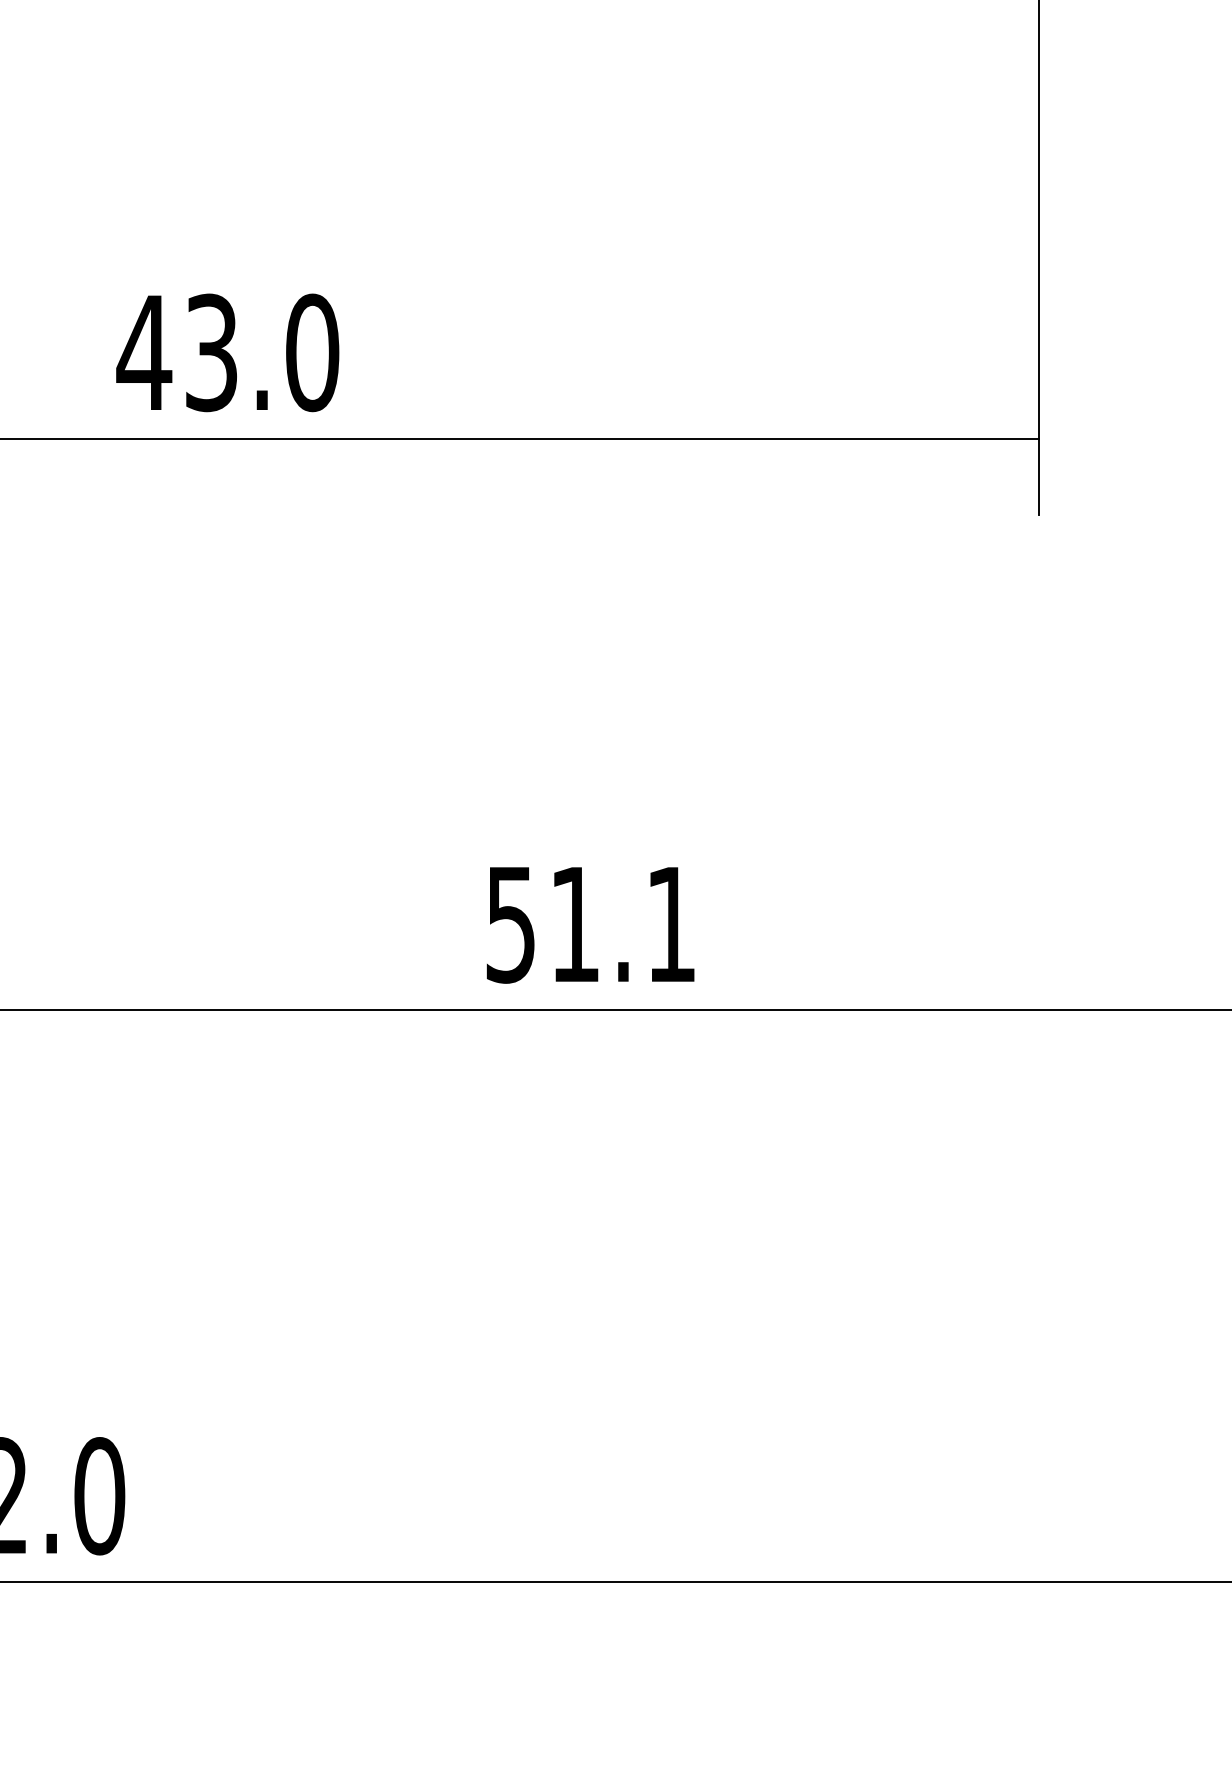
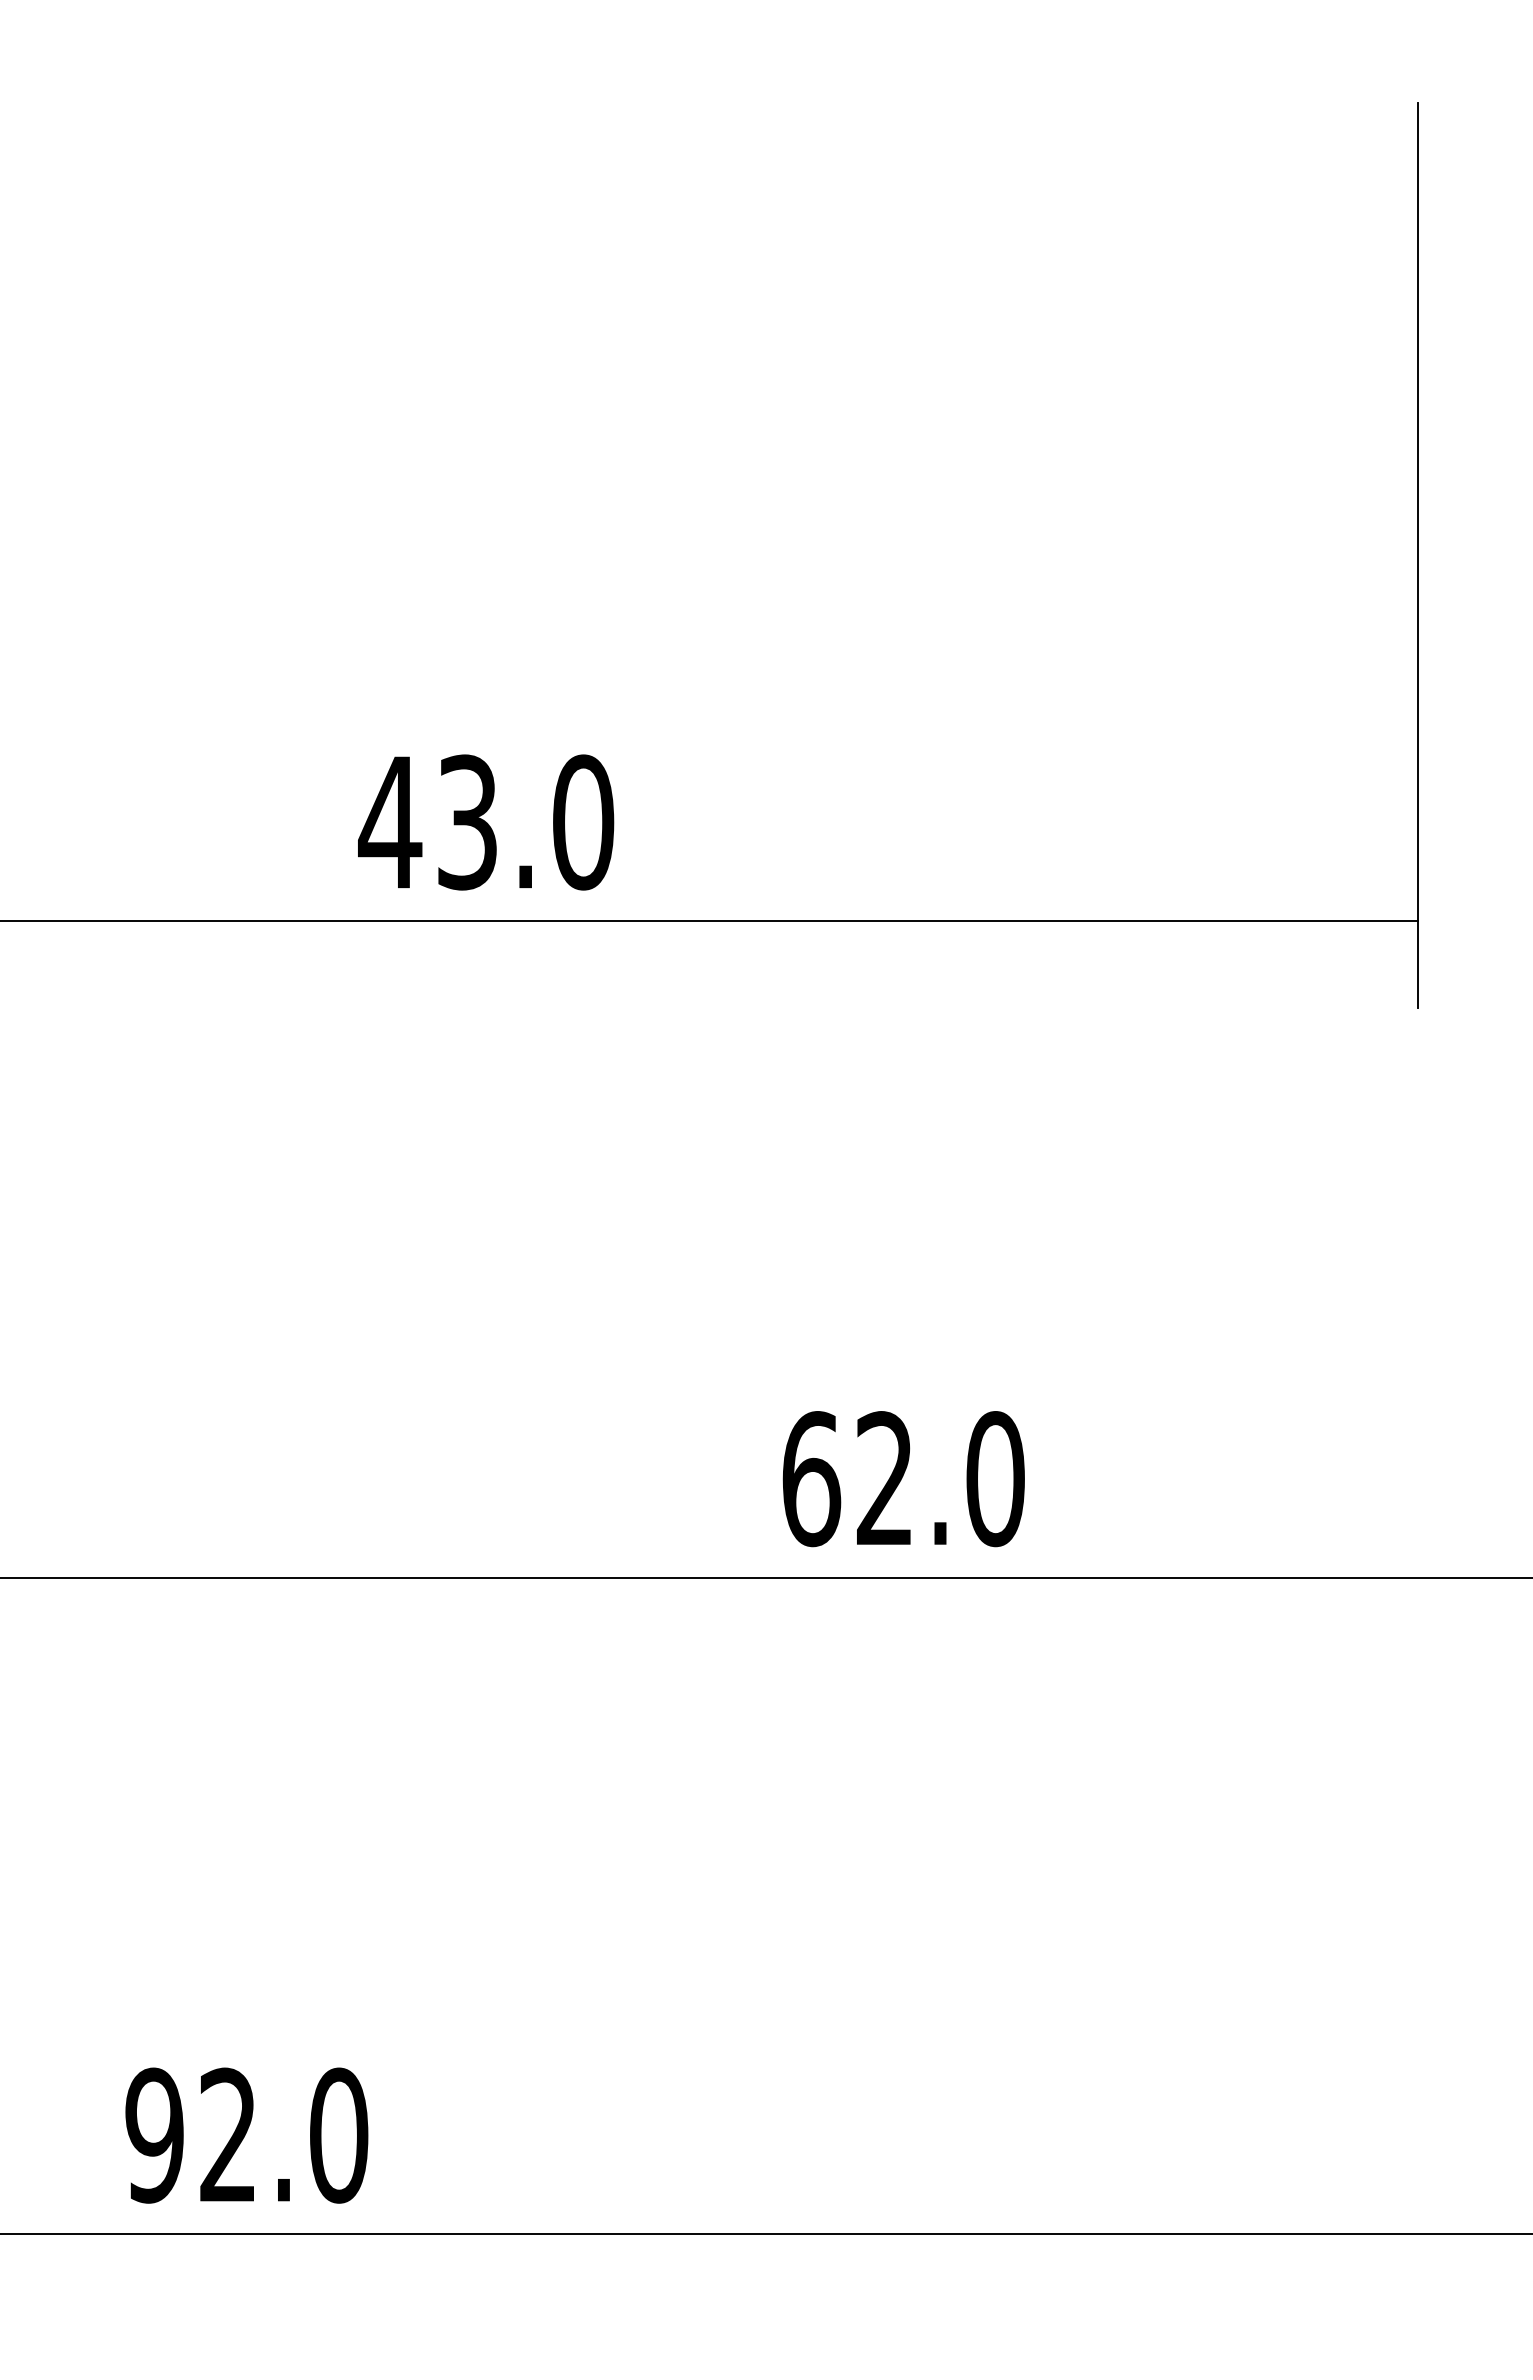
text: (591, 924) -> (903, 1479), 51.1 -> 62.0

